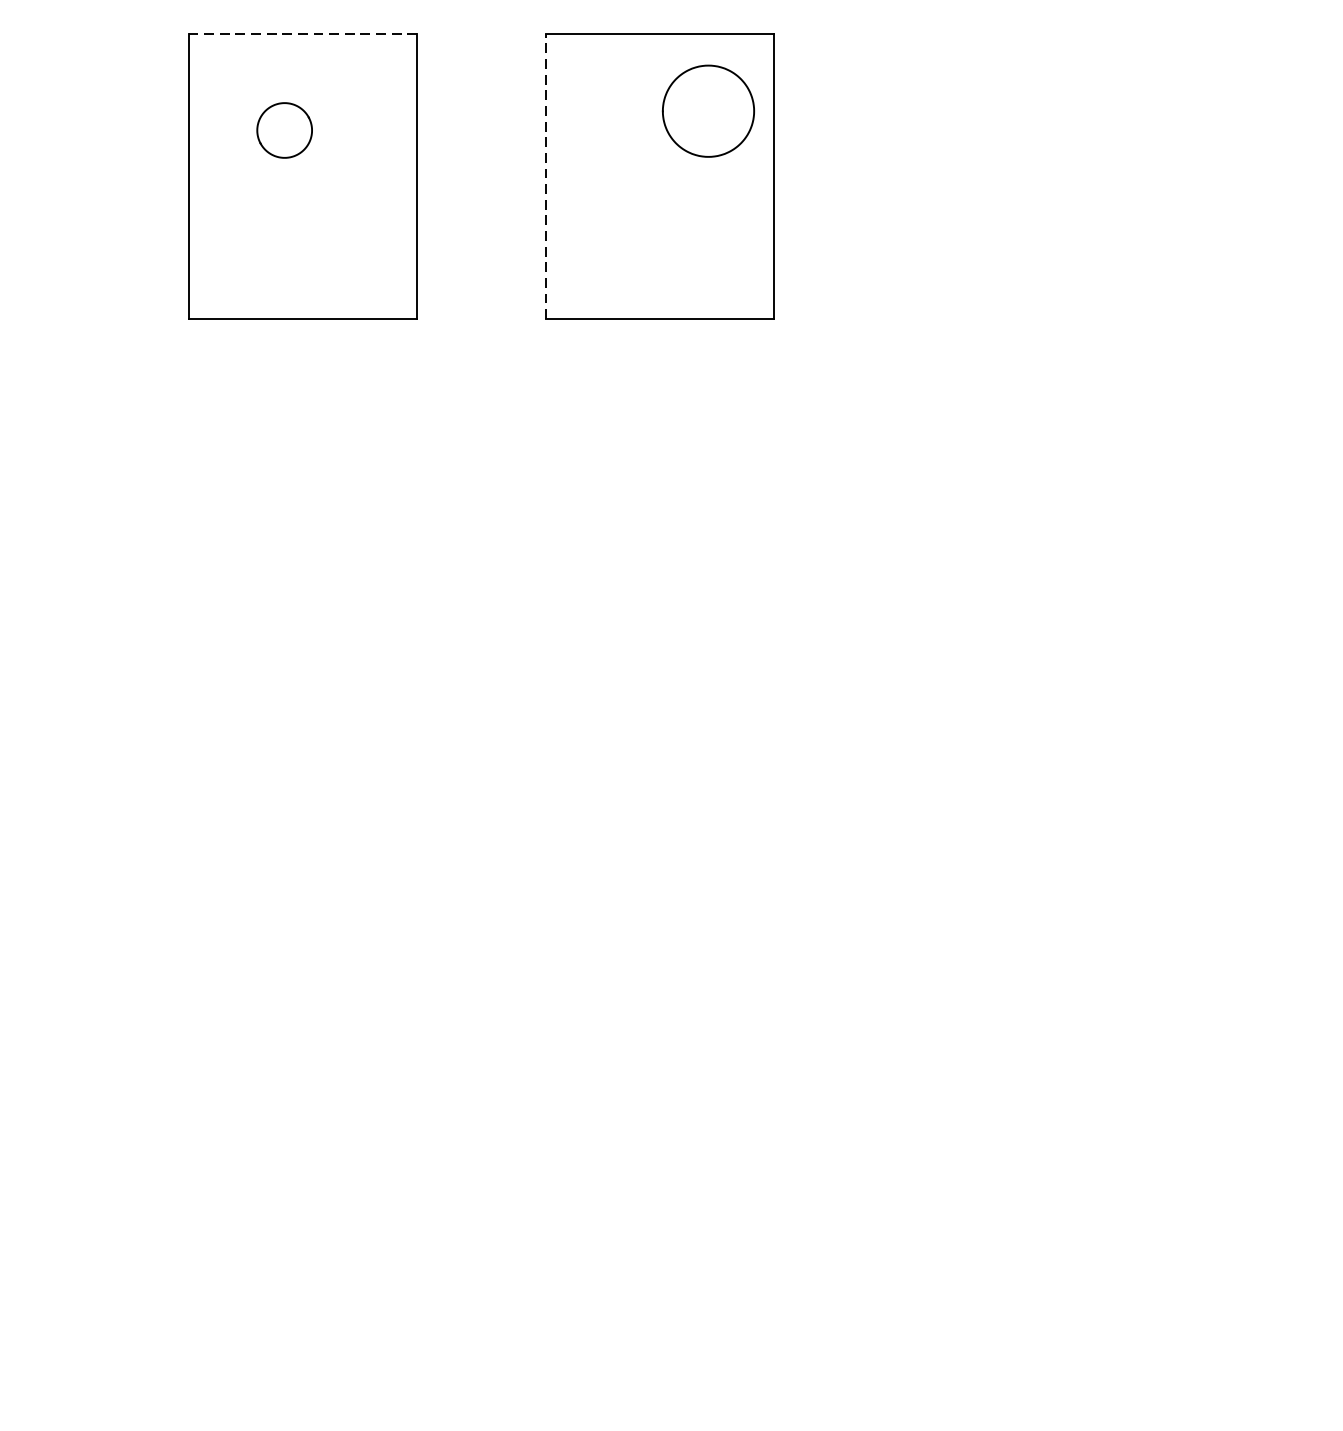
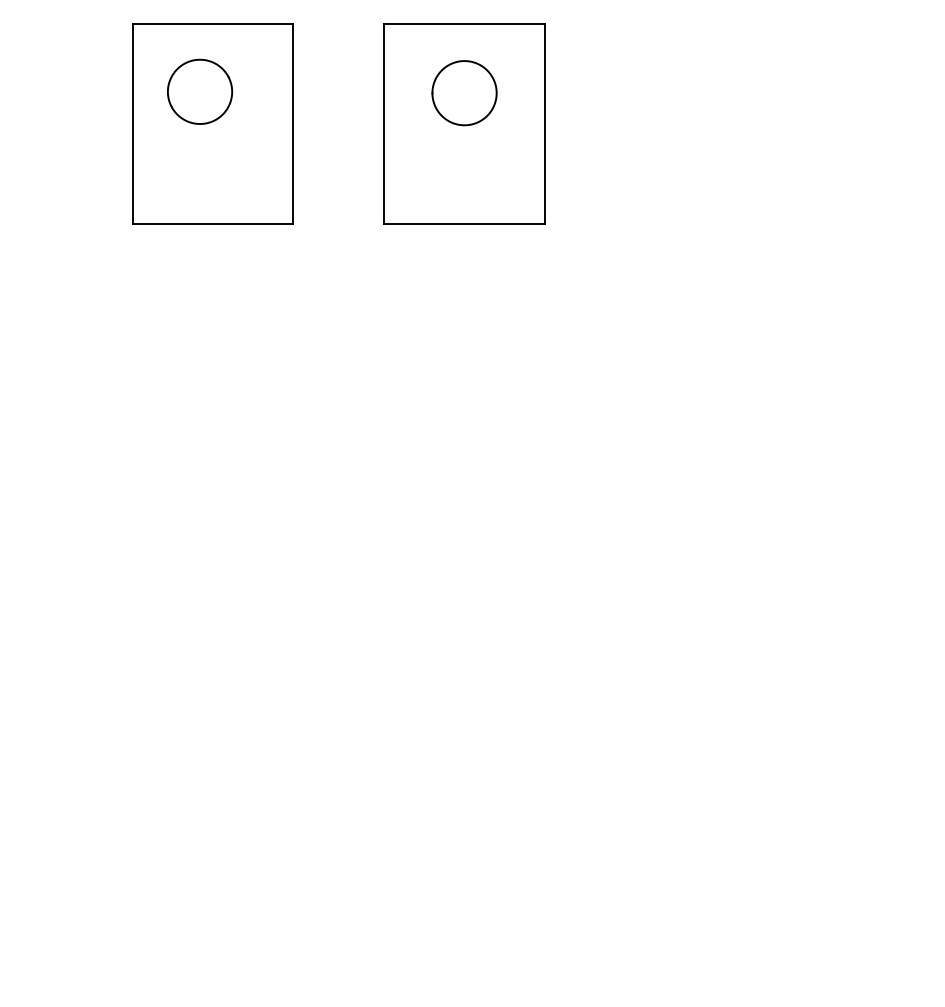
line: (303, 33) -> (213, 23), dashed -> solid
part: (708, 111) -> (464, 93), moved
part: (285, 130) -> (200, 91), size x1.67
line: (546, 175) -> (384, 123), dashed -> solid

